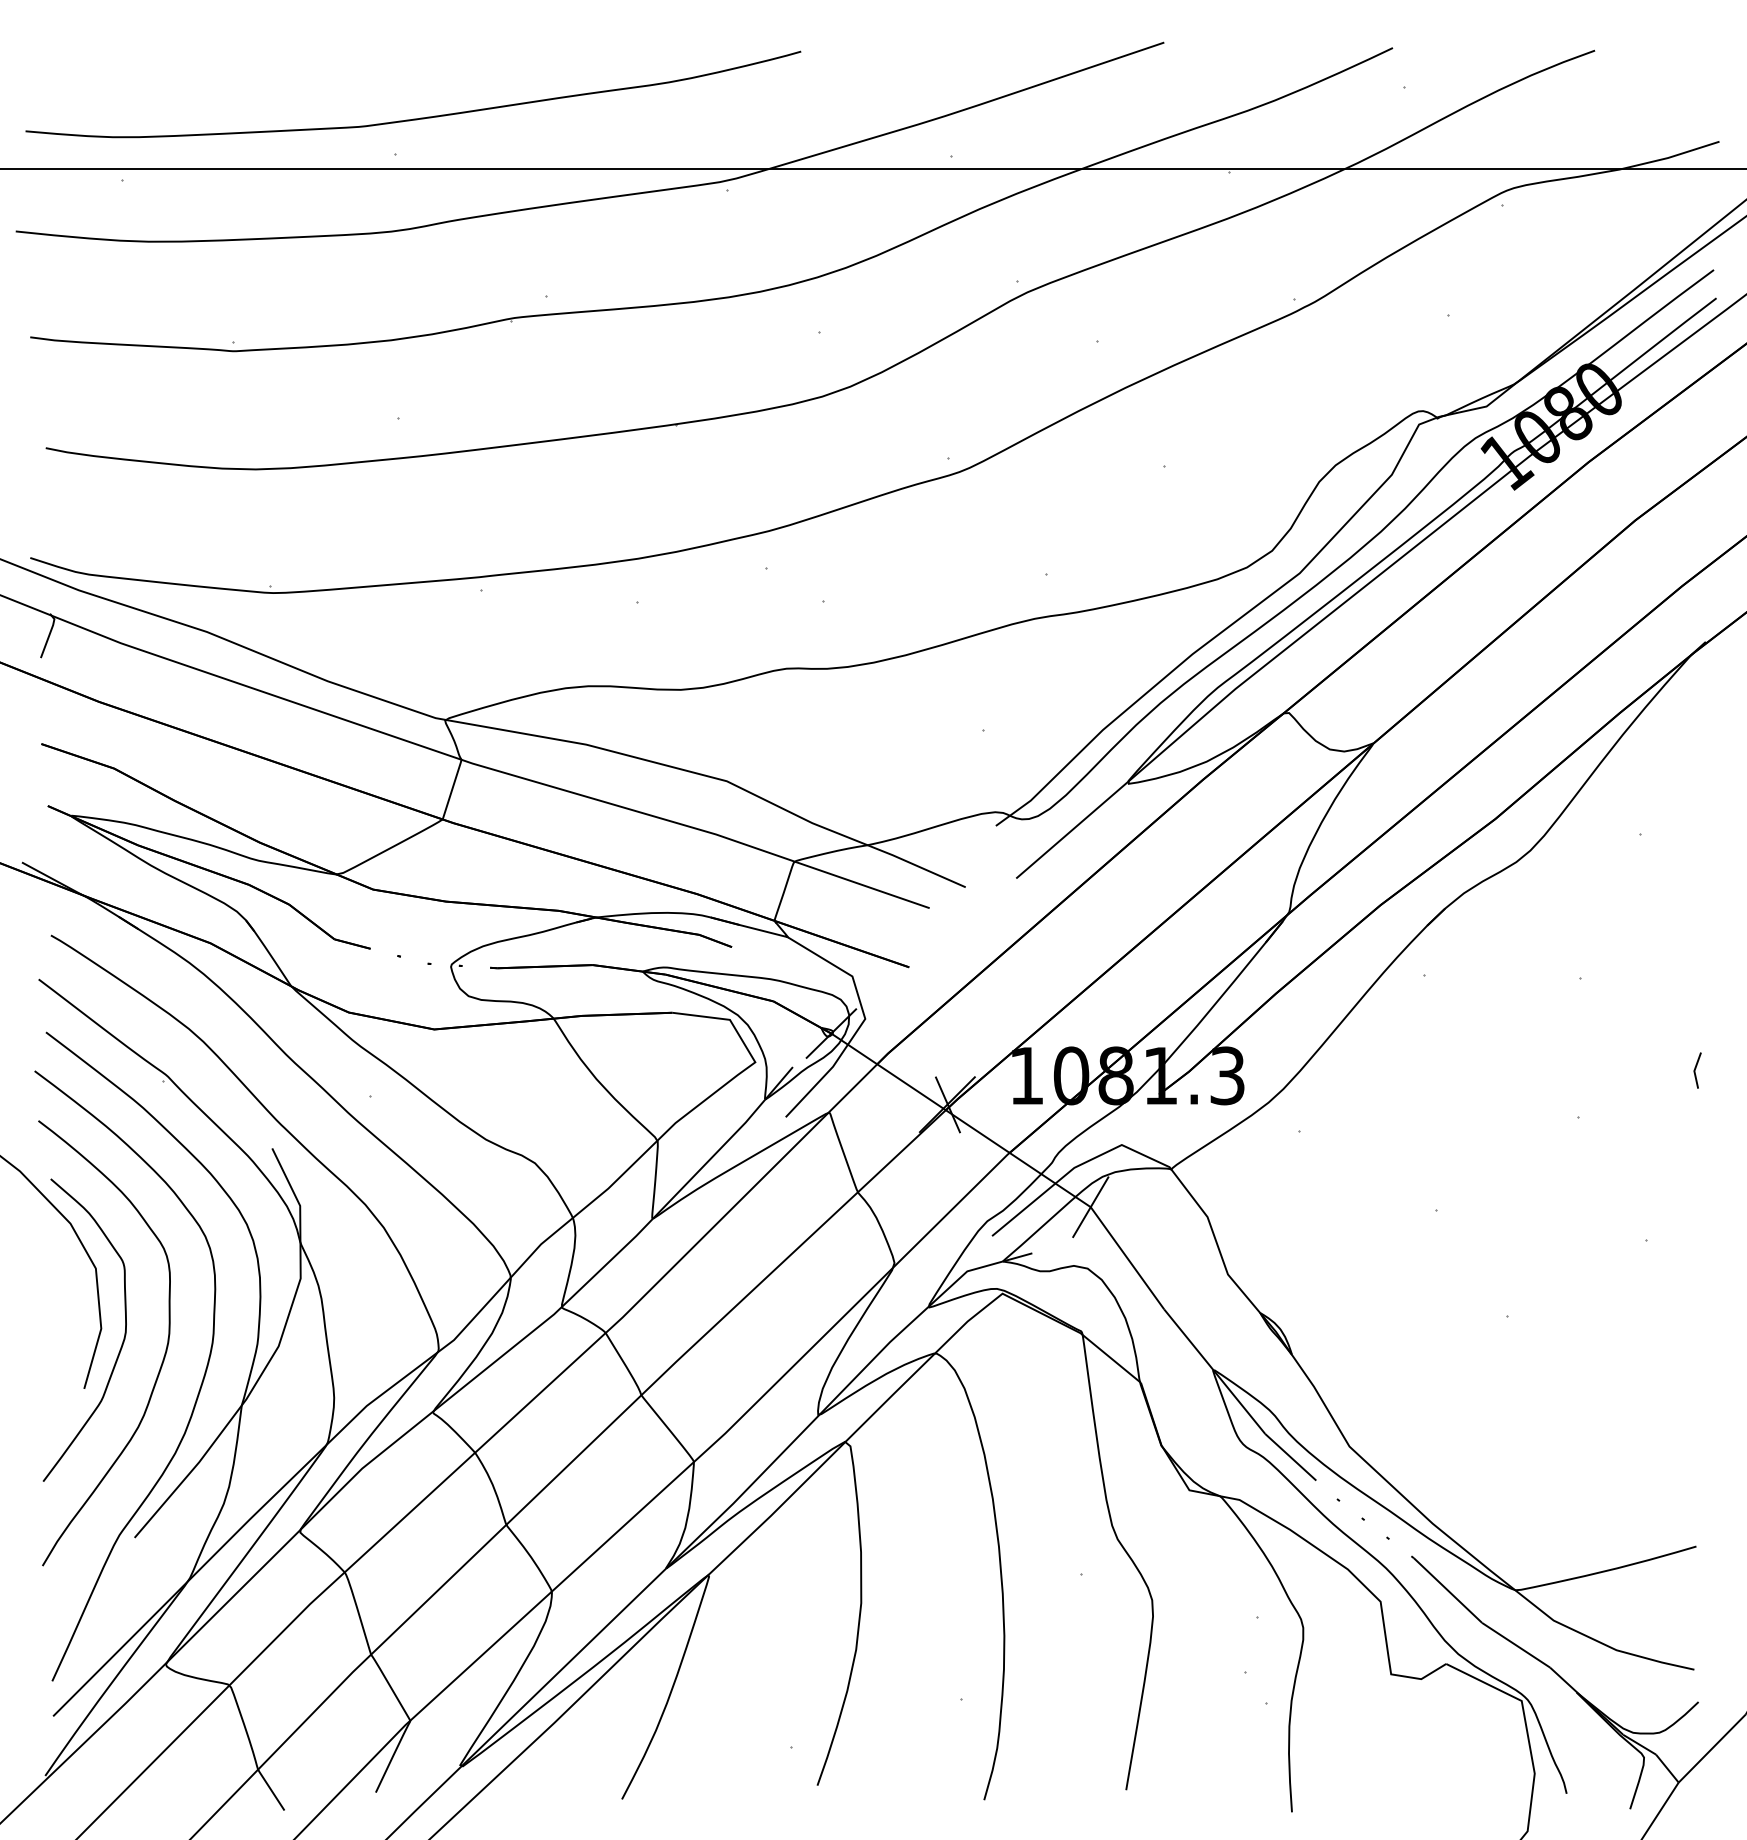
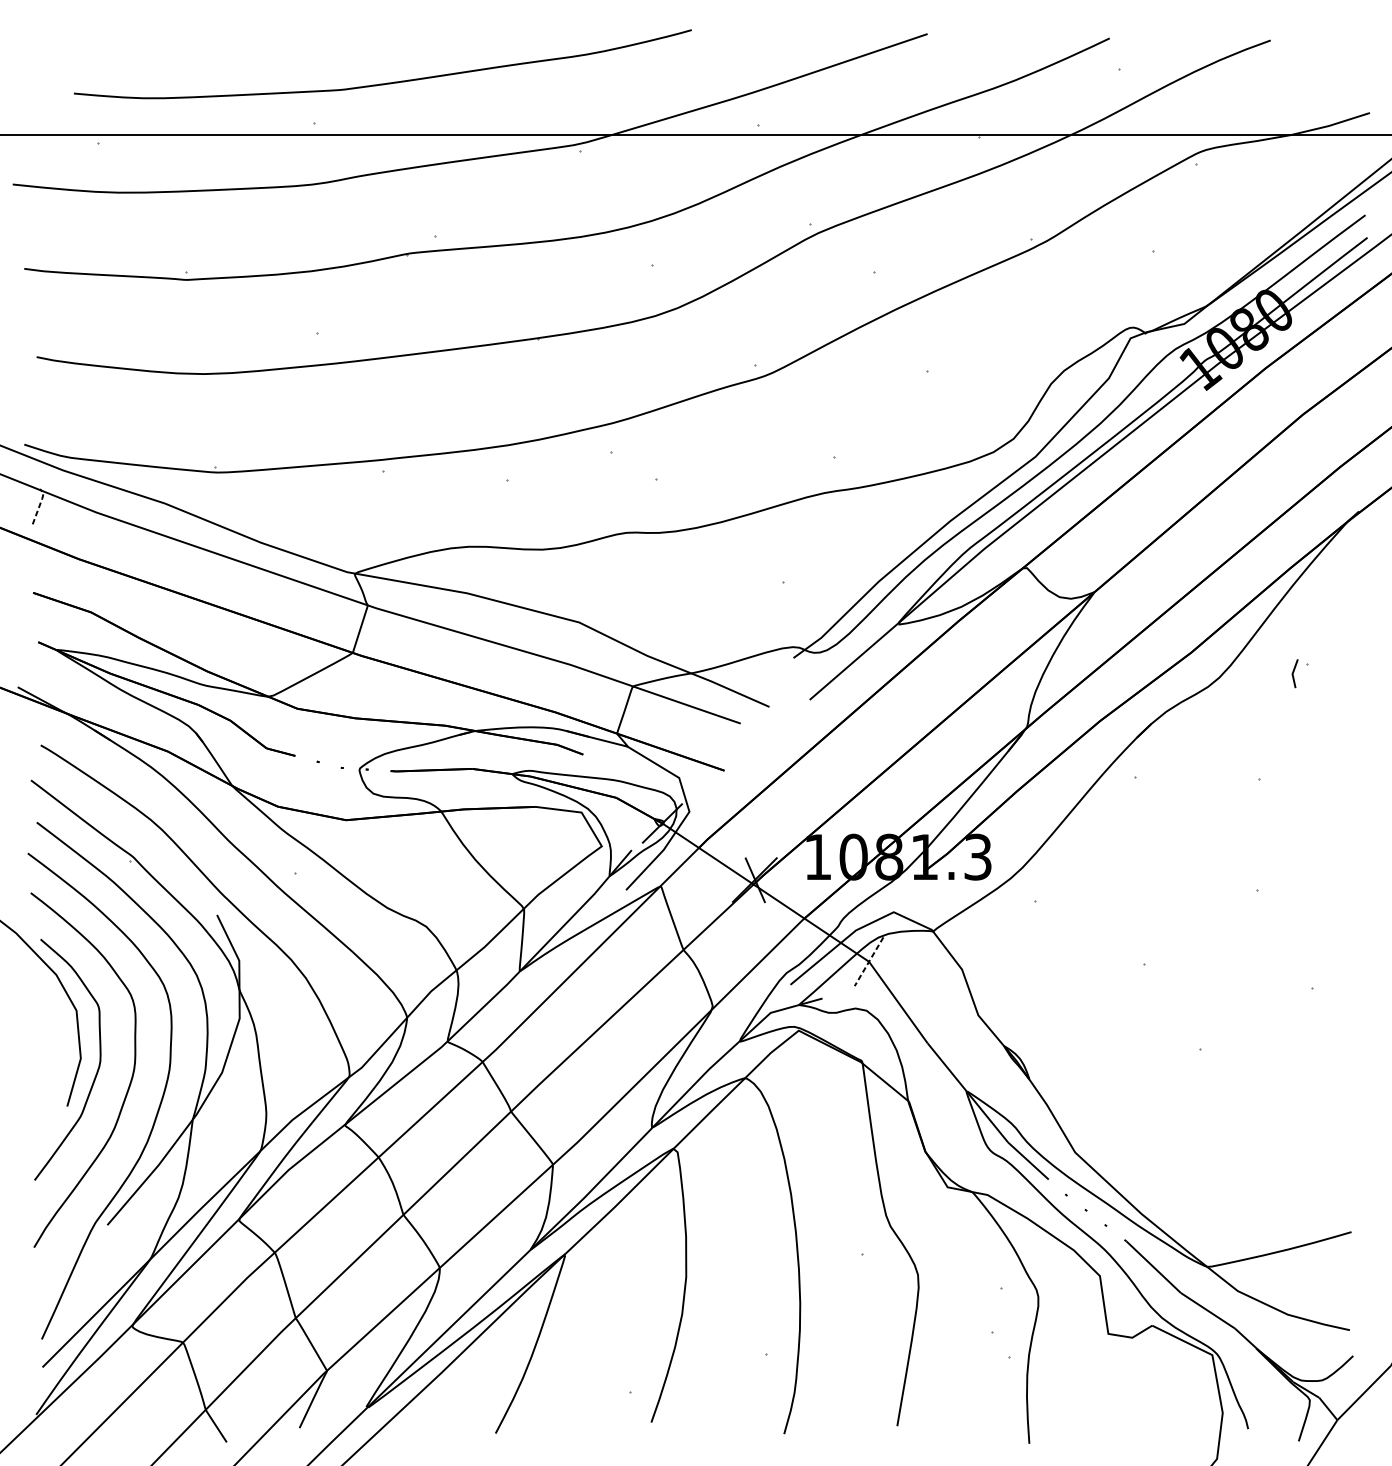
curve: (413, 118) -> (382, 83), moved
line: (50, 633) -> (40, 504), solid -> dashed
line: (1695, 1070) -> (1293, 673), moved
line: (1090, 1207) -> (868, 962), solid -> dashed

